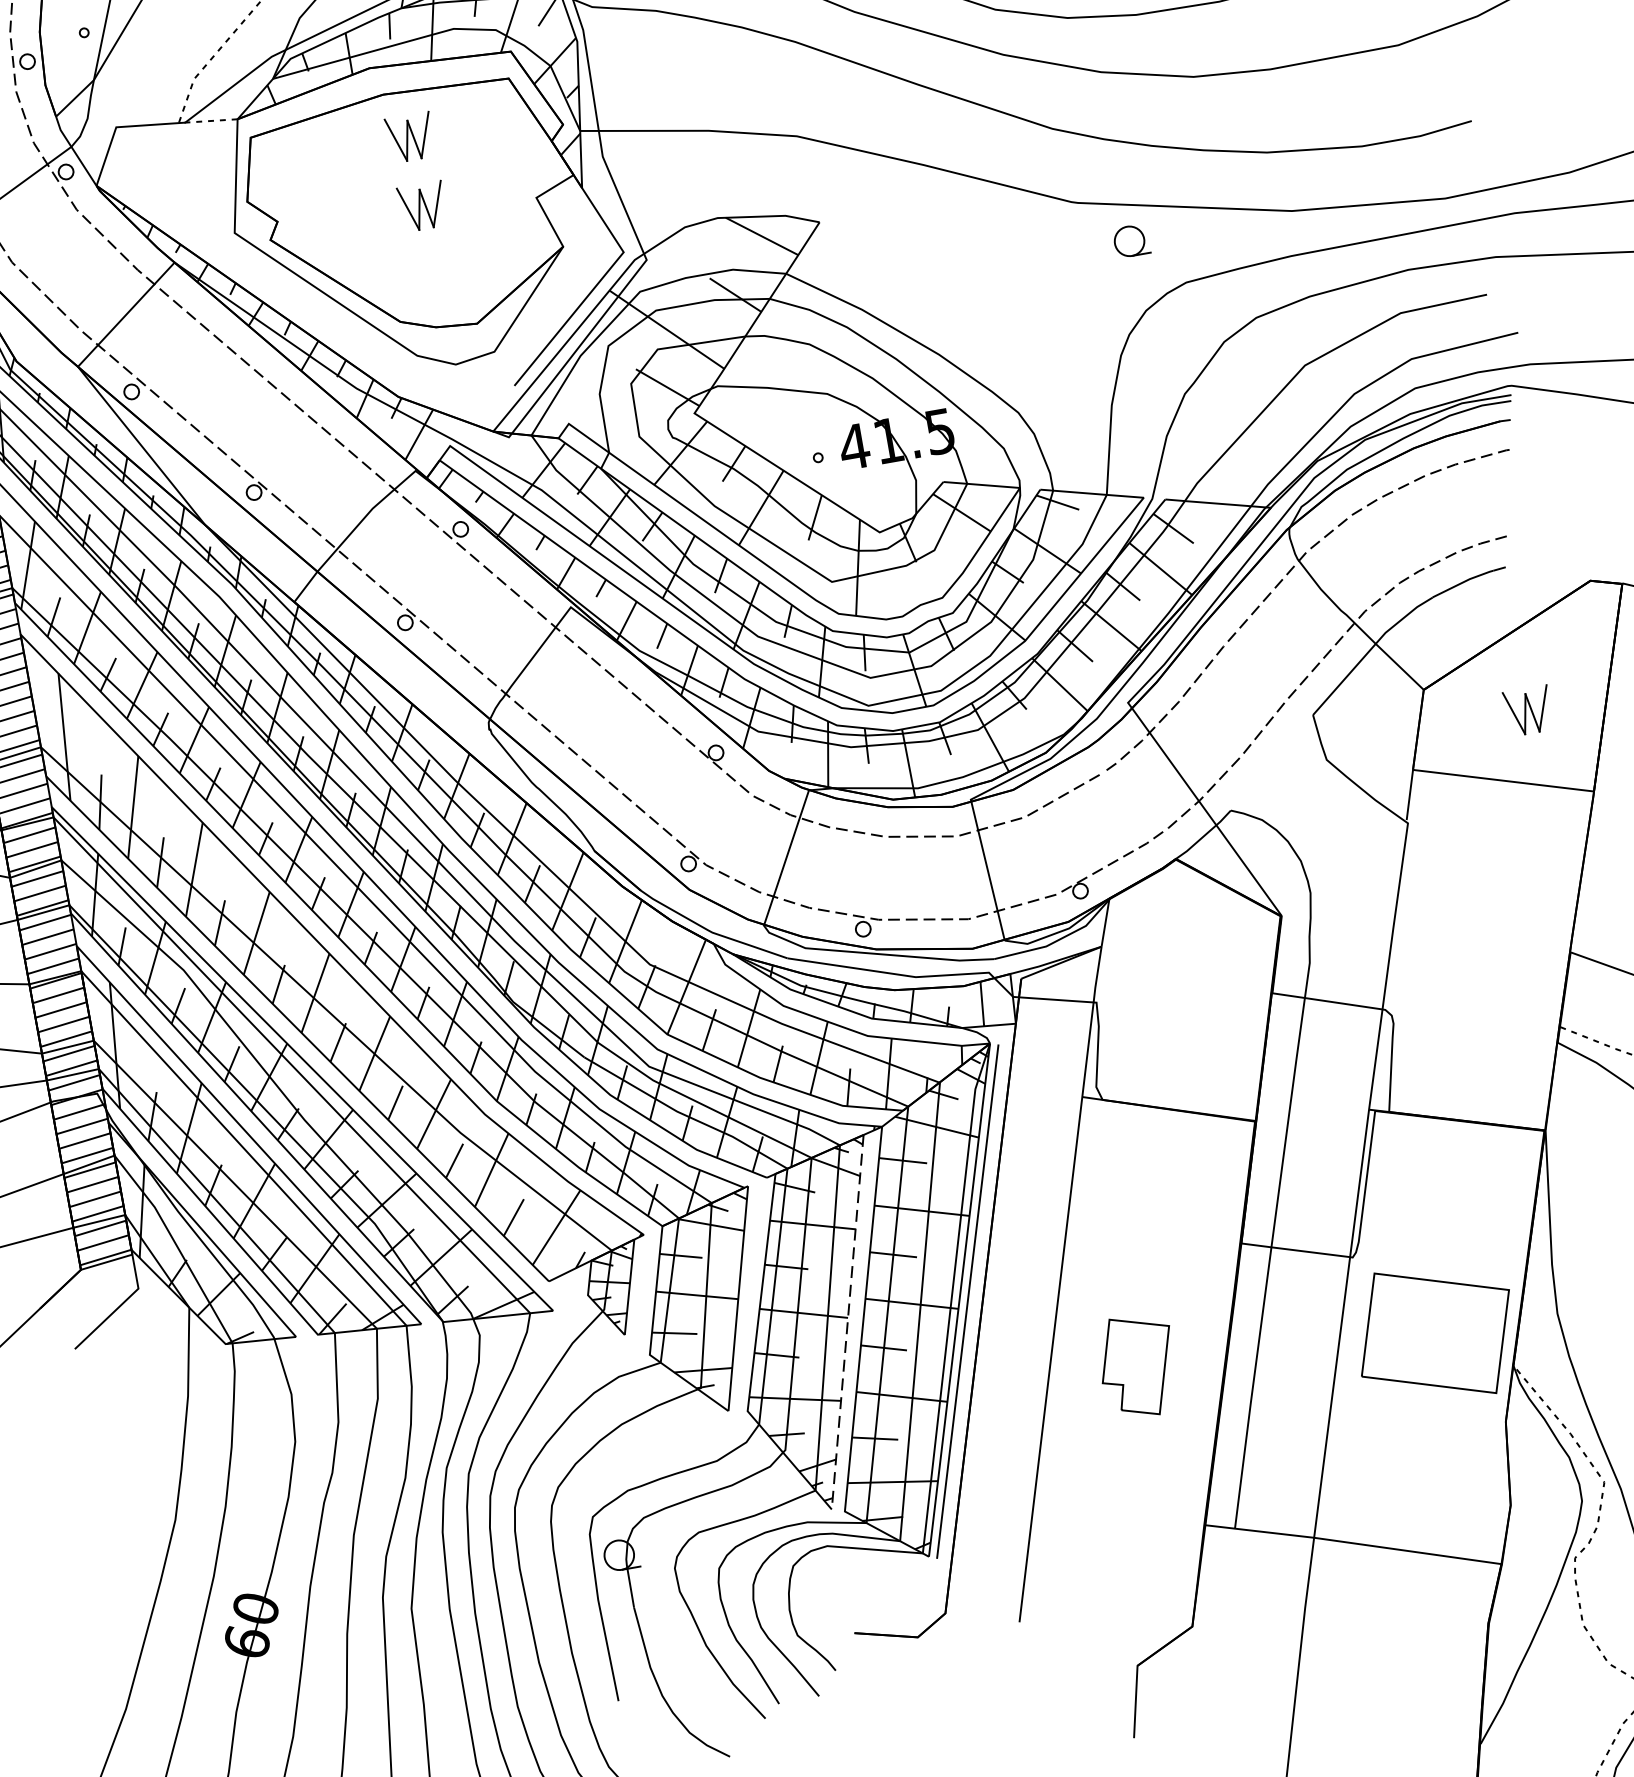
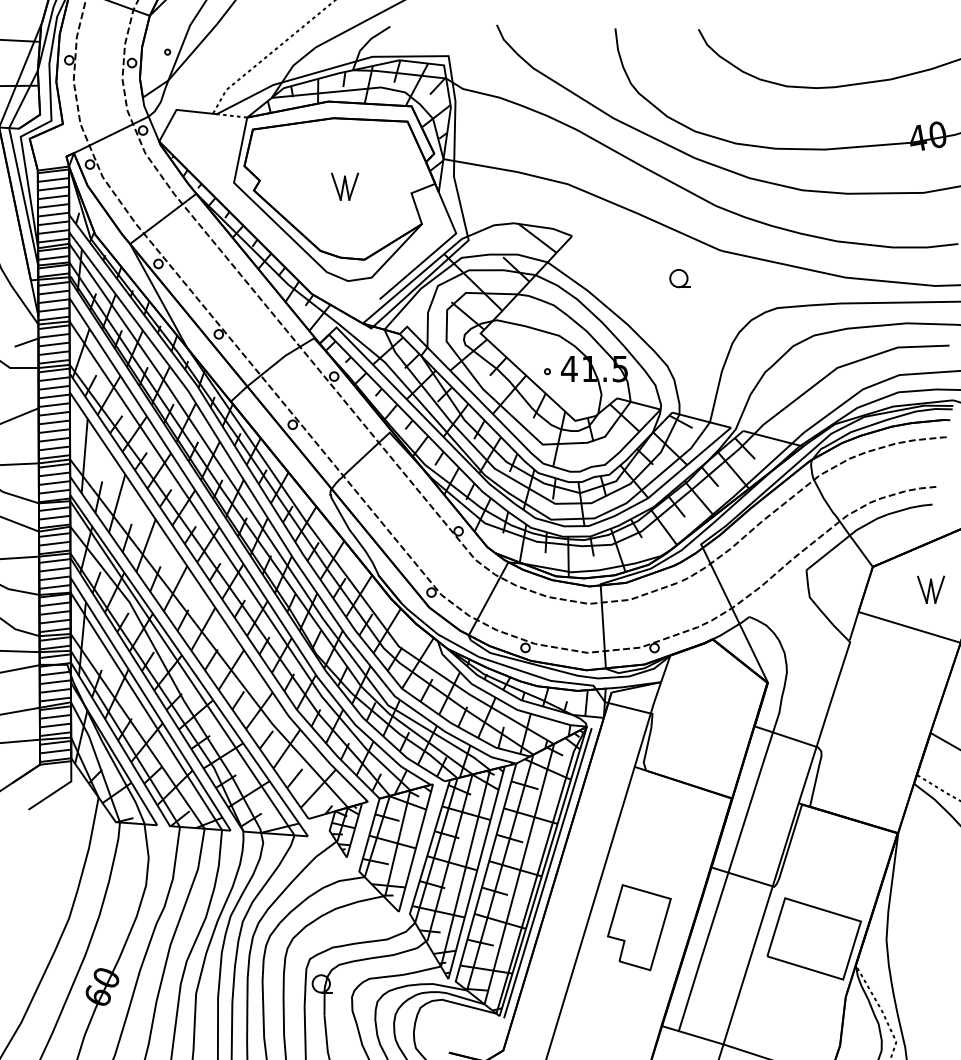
part: (411, 137) -> (345, 145), removed
part: (1130, 241) -> (679, 278), moved
line: (847, 1321) -> (476, 872), dashed -> solid
part: (1138, 1365) -> (639, 927), size x1.43

